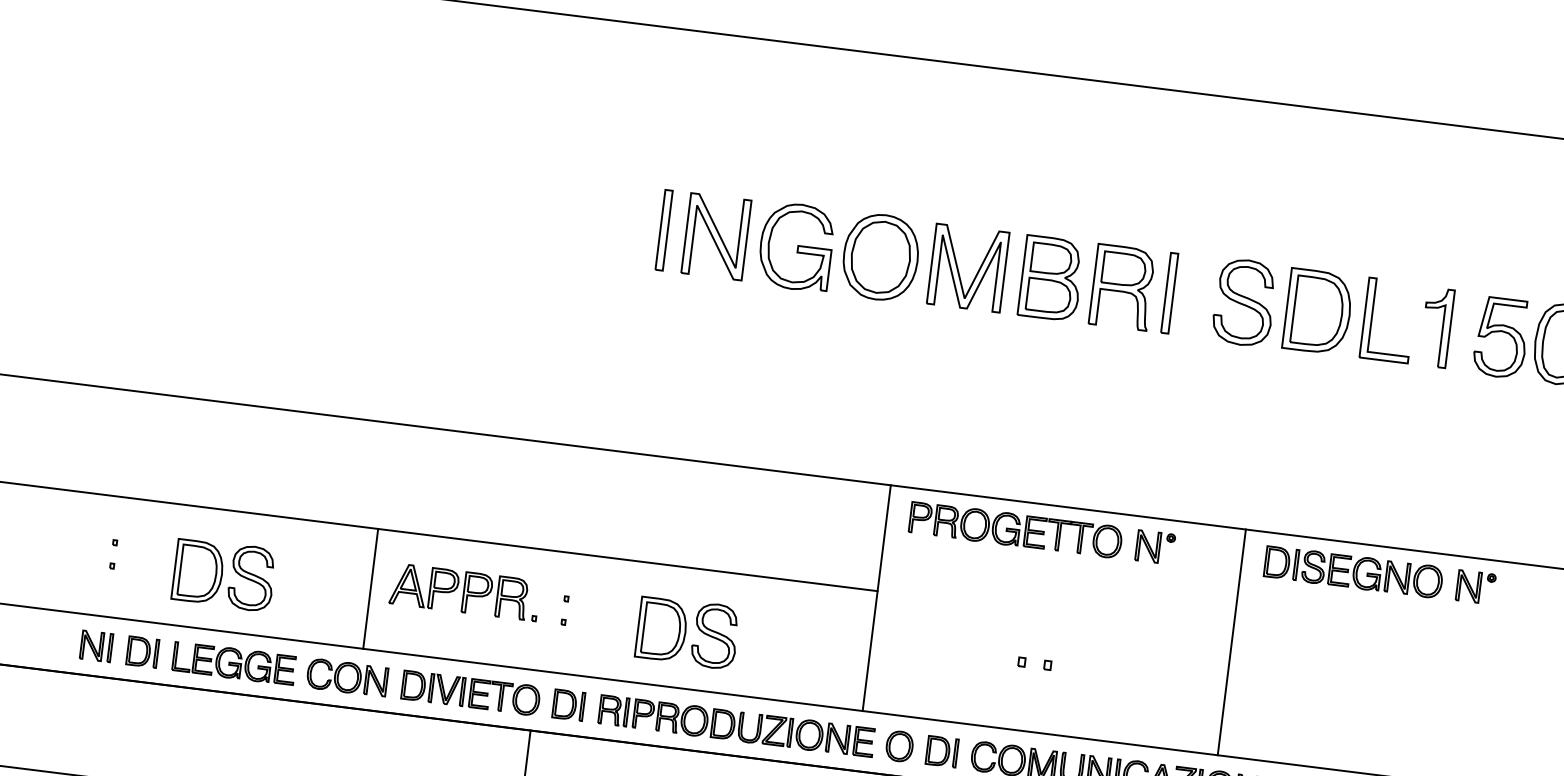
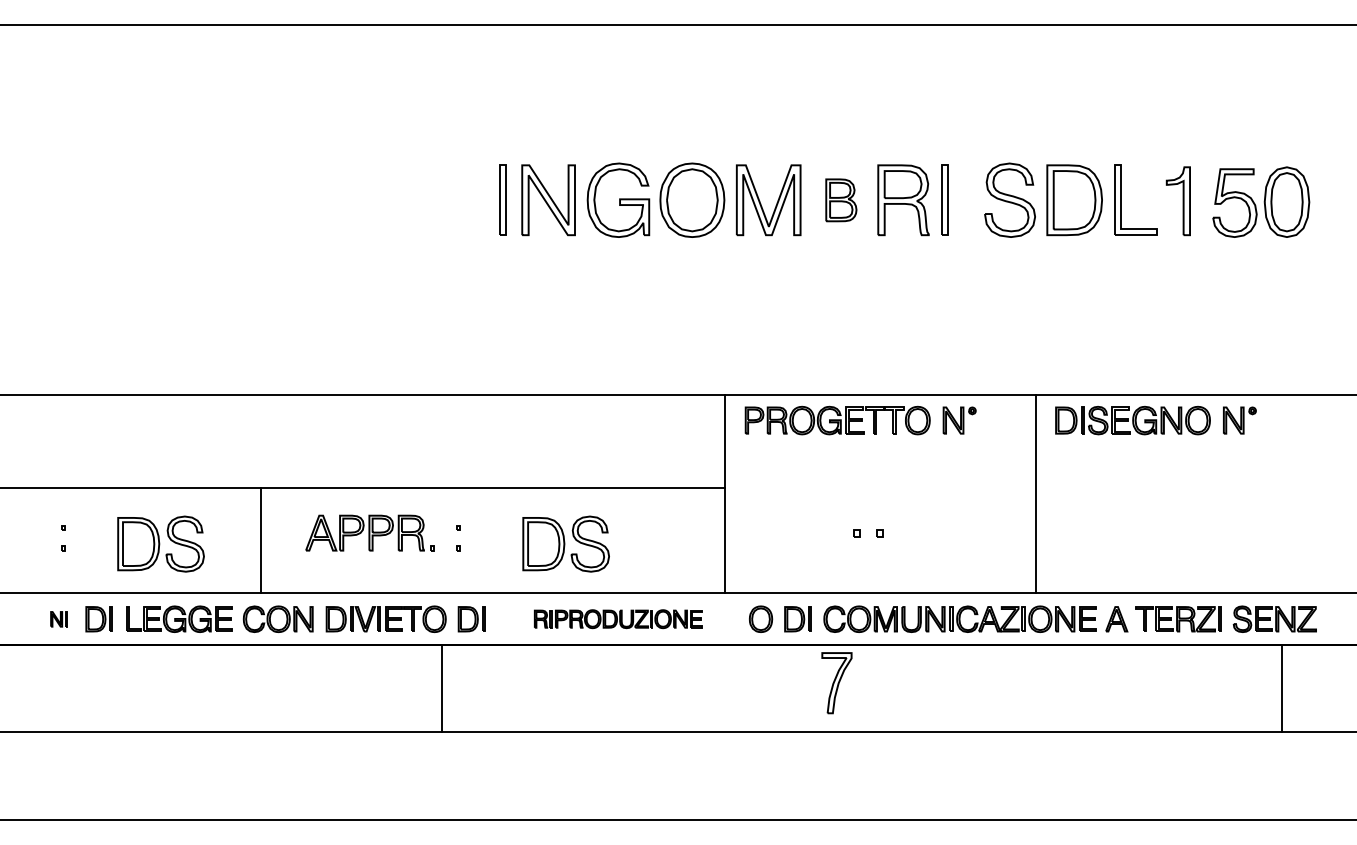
part: (1051, 278) -> (841, 200), size x0.6
line: (370, 587) -> (260, 539), moved
part: (95, 646) -> (58, 619), size x0.6
part: (736, 725) -> (618, 618), size x0.7

